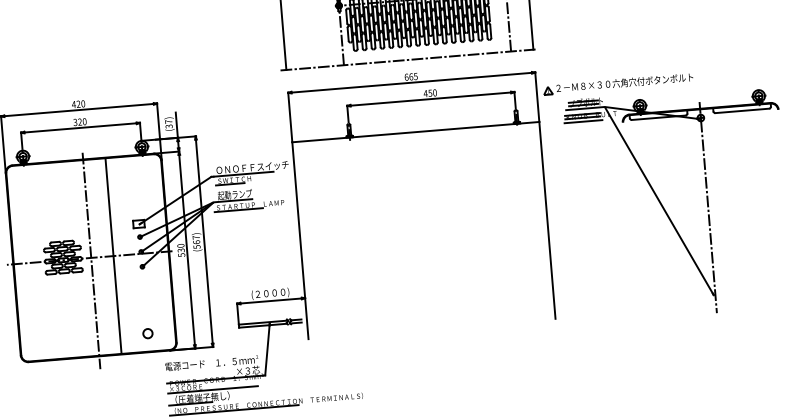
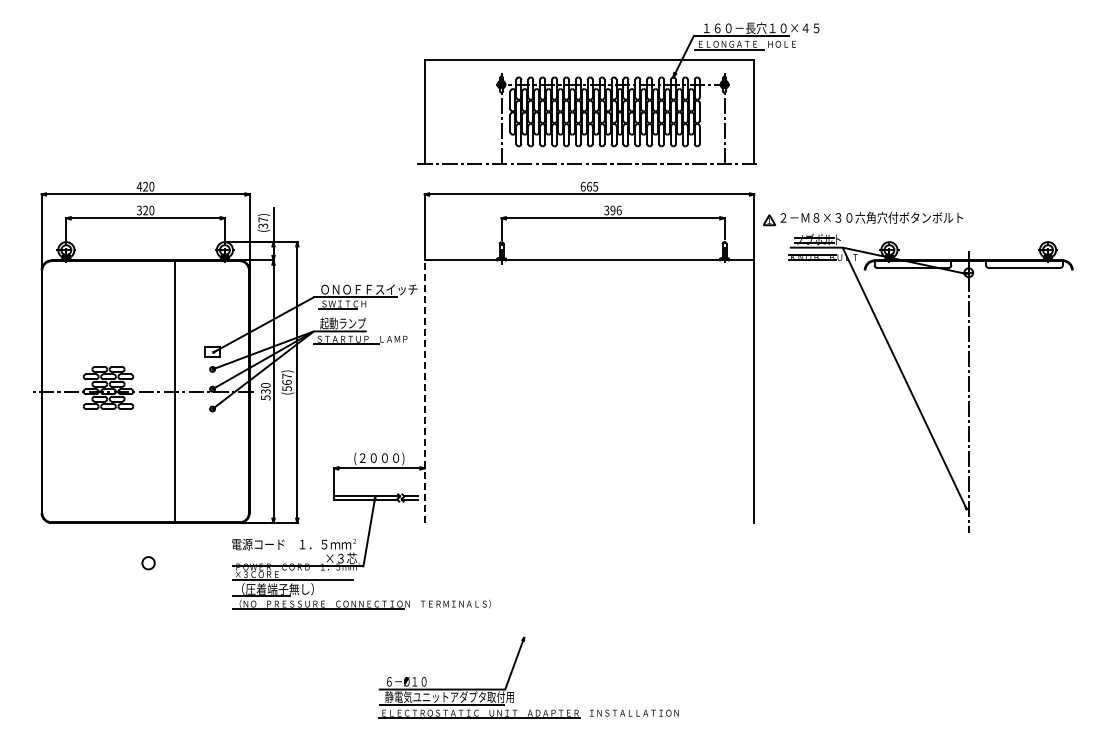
text: (429, 93) -> (612, 210), 450 -> 396
line: (583, 121) -> (812, 264), removed
line: (300, 240) -> (424, 391), solid -> dashed
line: (91, 260) -> (145, 395), removed
circle: (147, 333) -> (148, 563), moved

